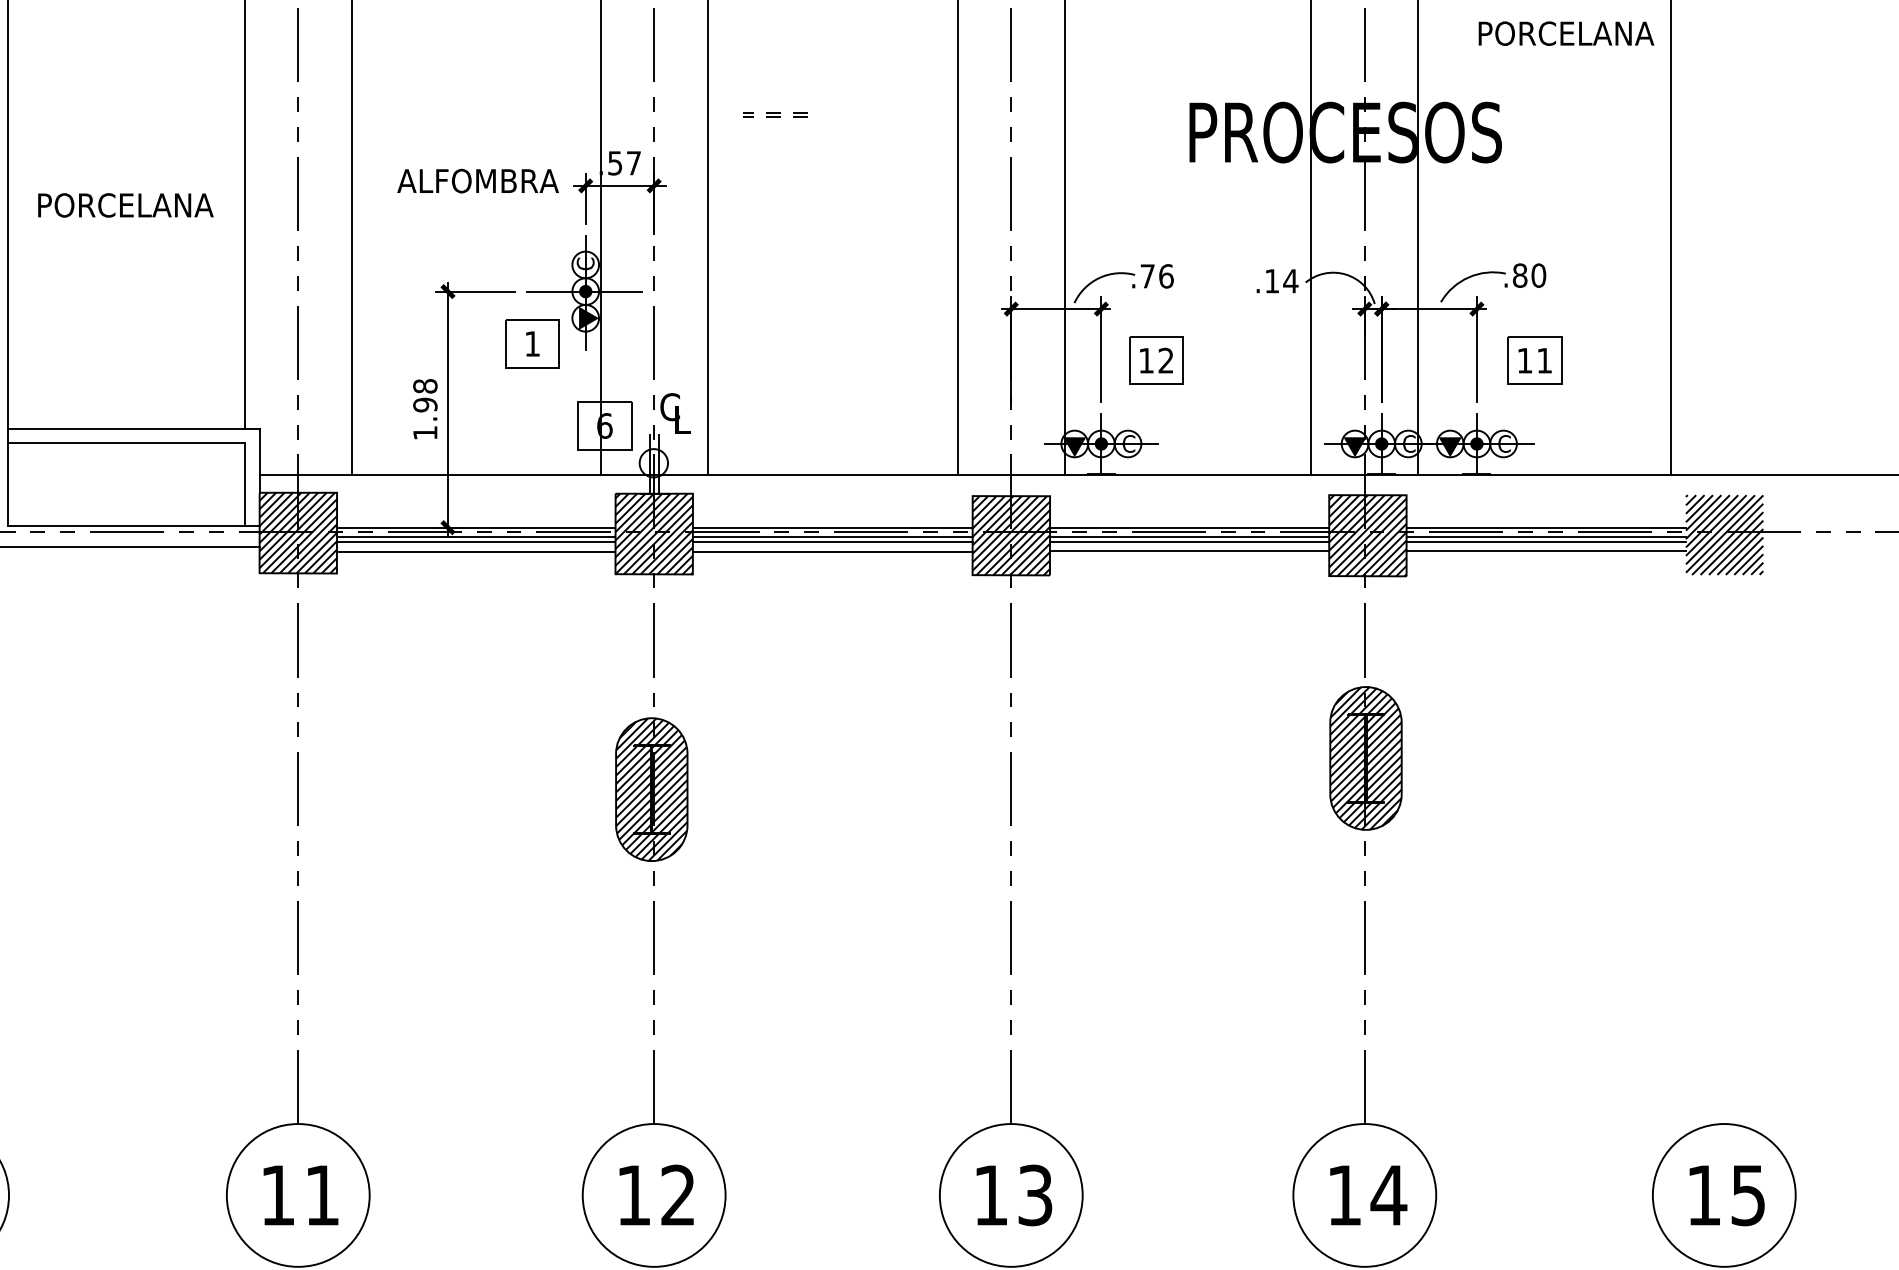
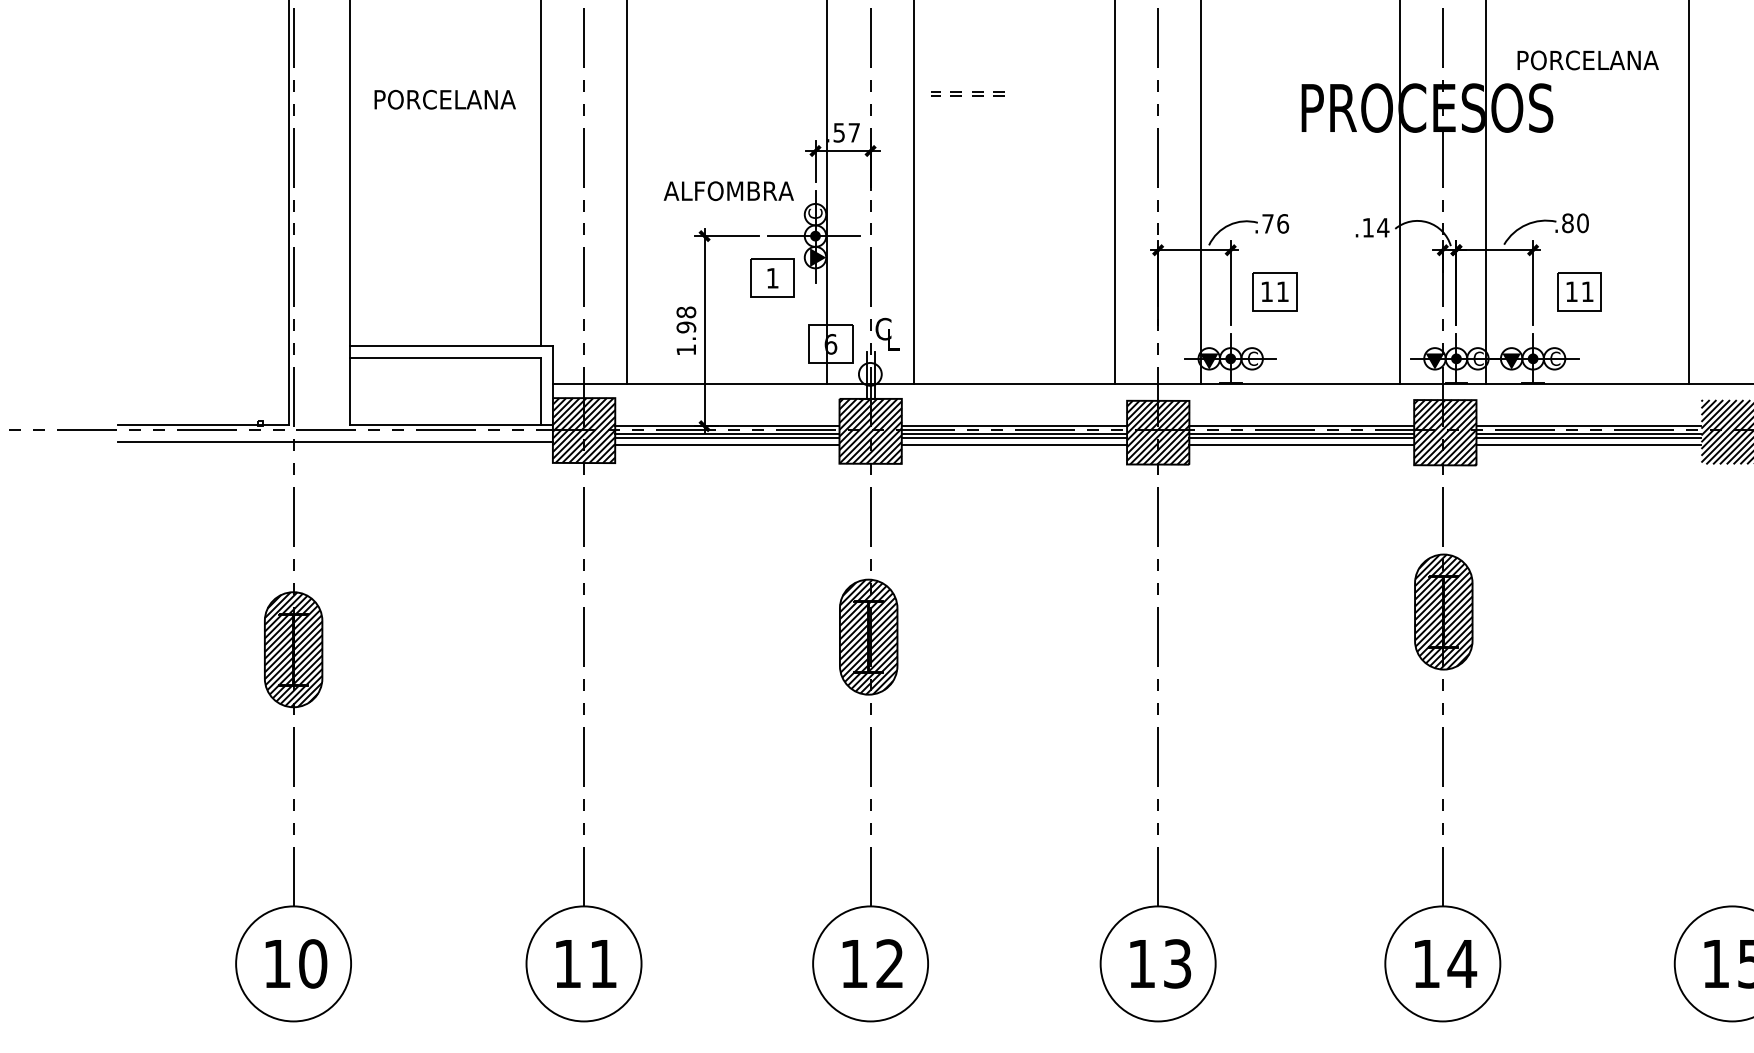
text: (1565, 33) -> (1587, 60), moved
part: (774, 114) -> (967, 93), size x1.43
text: (477, 181) -> (728, 191), moved
text: (124, 205) -> (444, 99), moved
text: (1165, 360) -> (1282, 291), 12 -> 11

